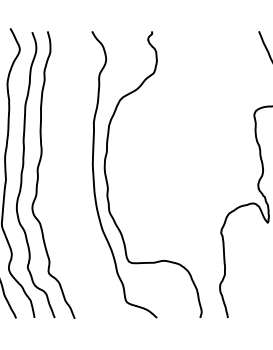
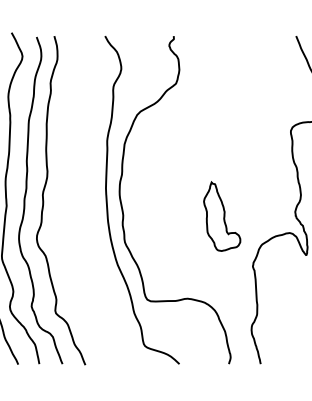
part: (194, 188) -> (222, 216), added

